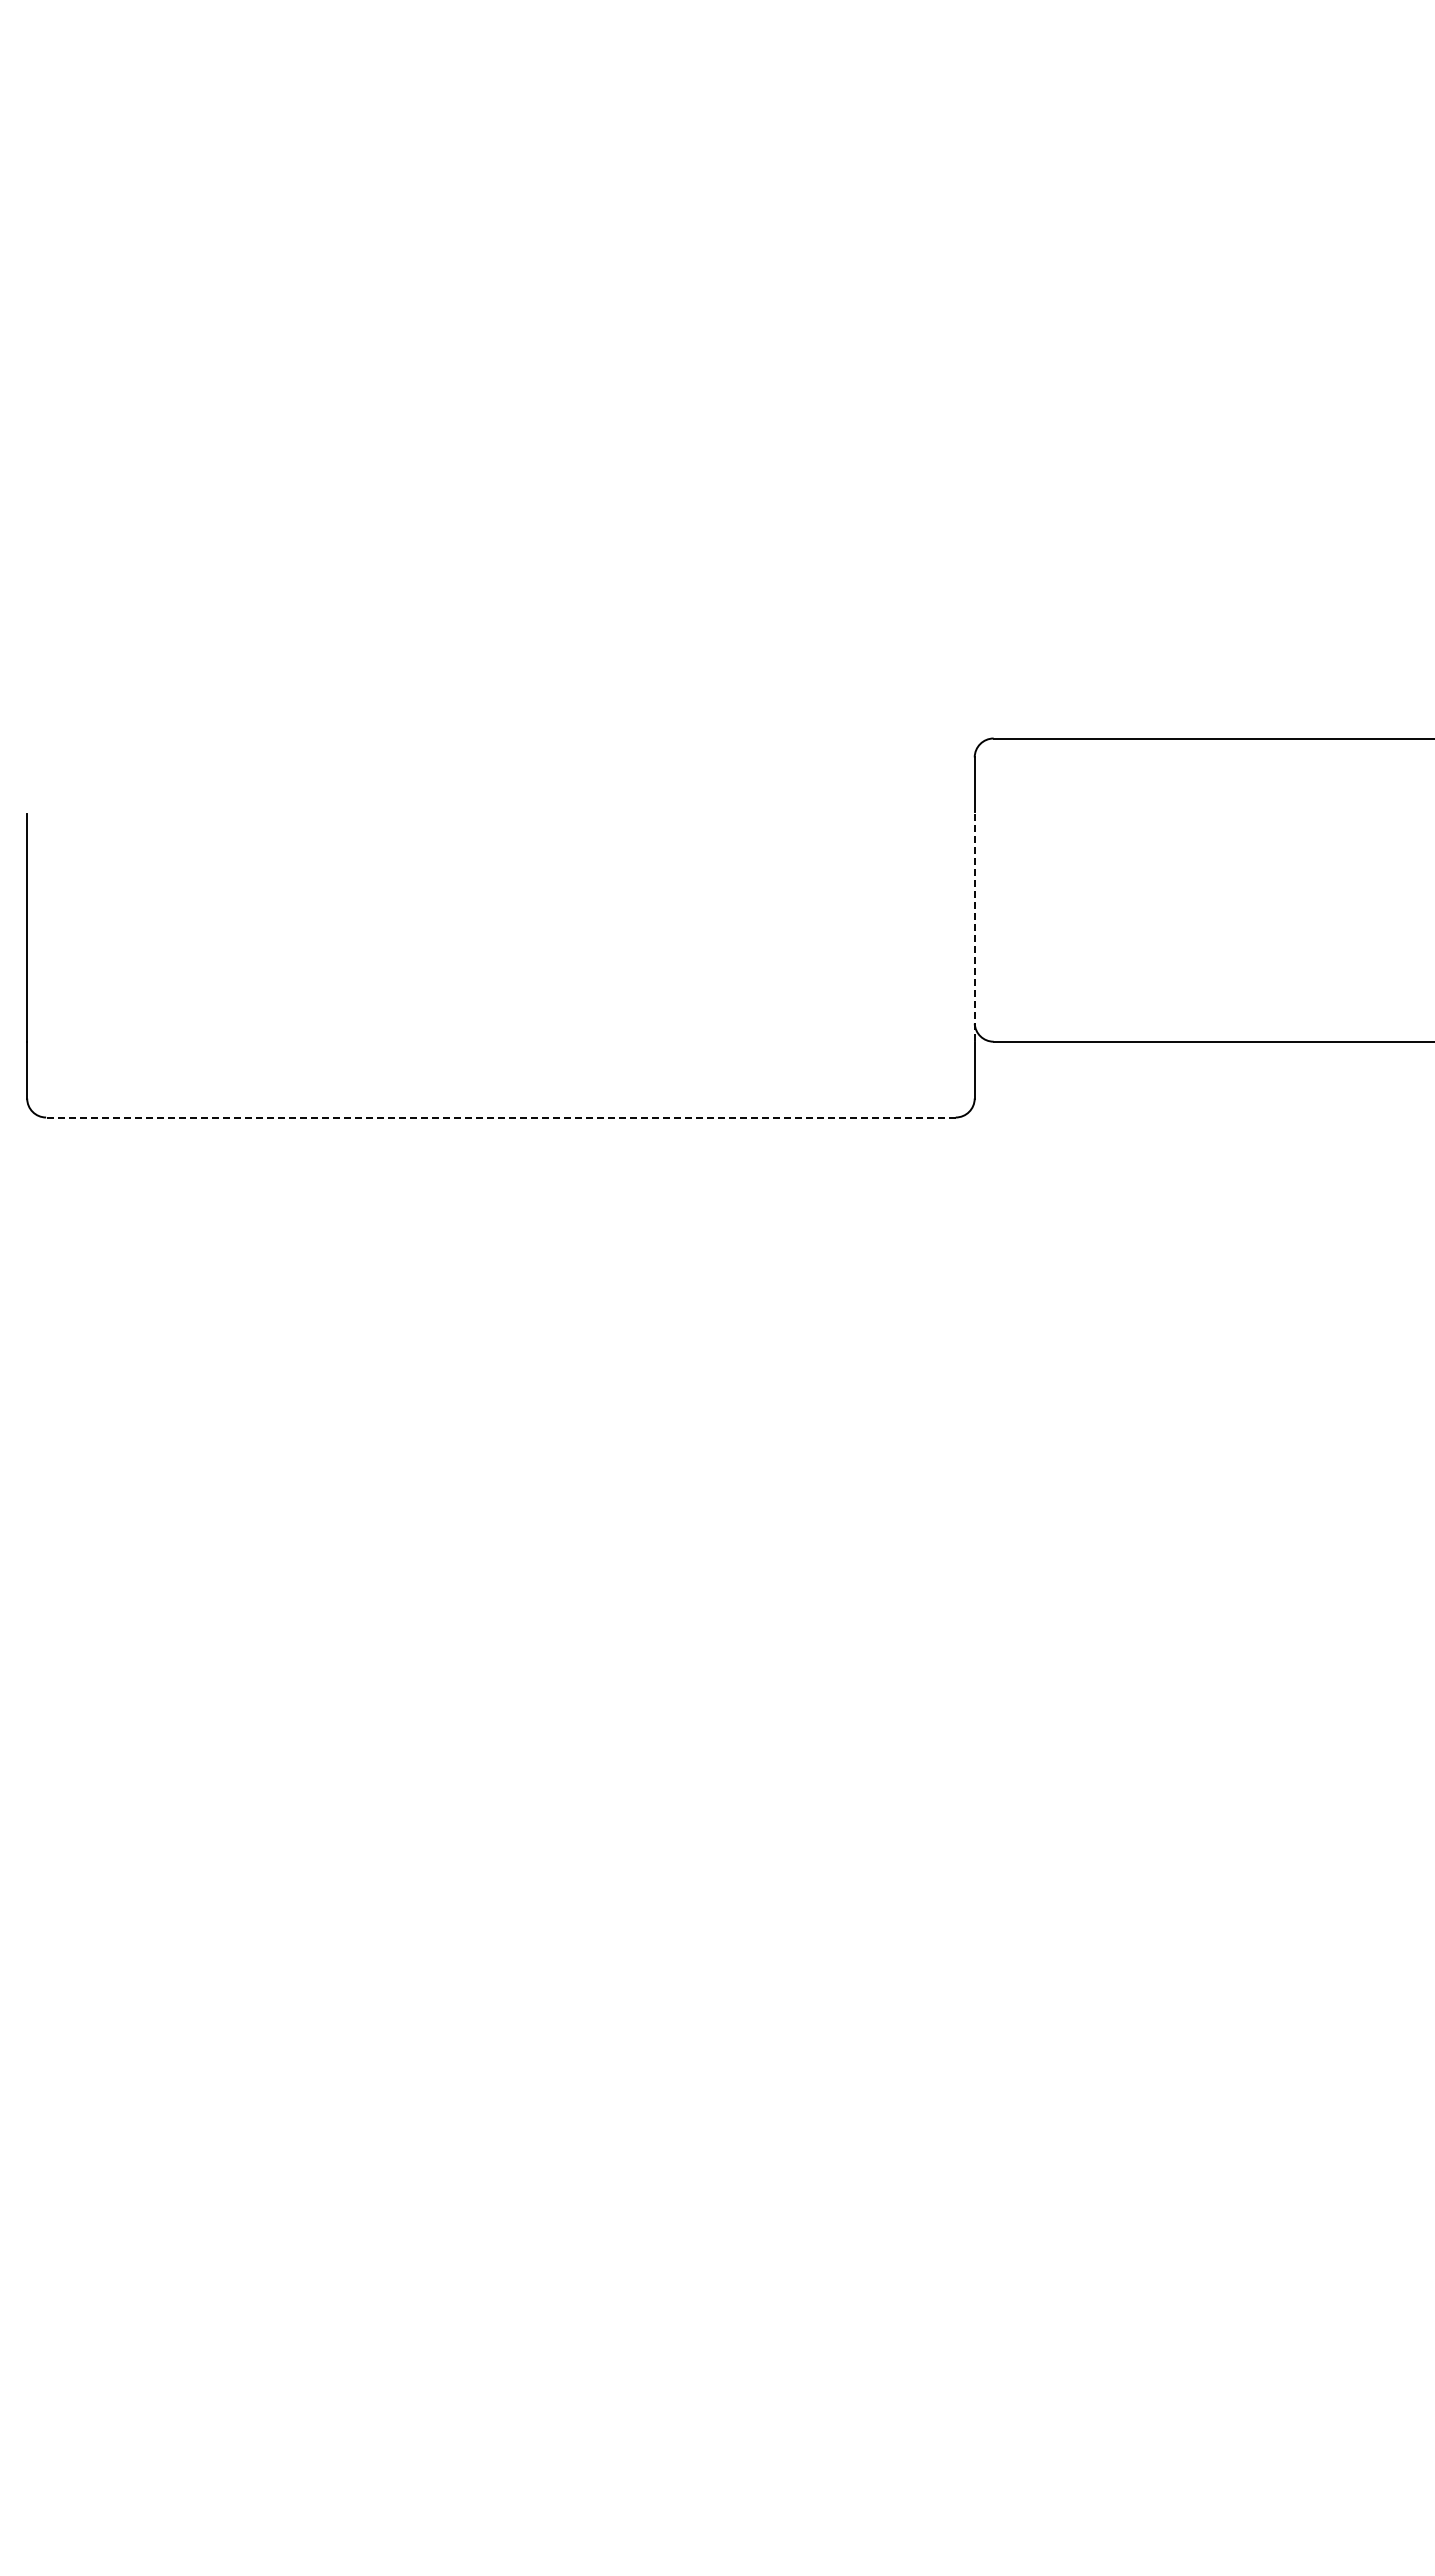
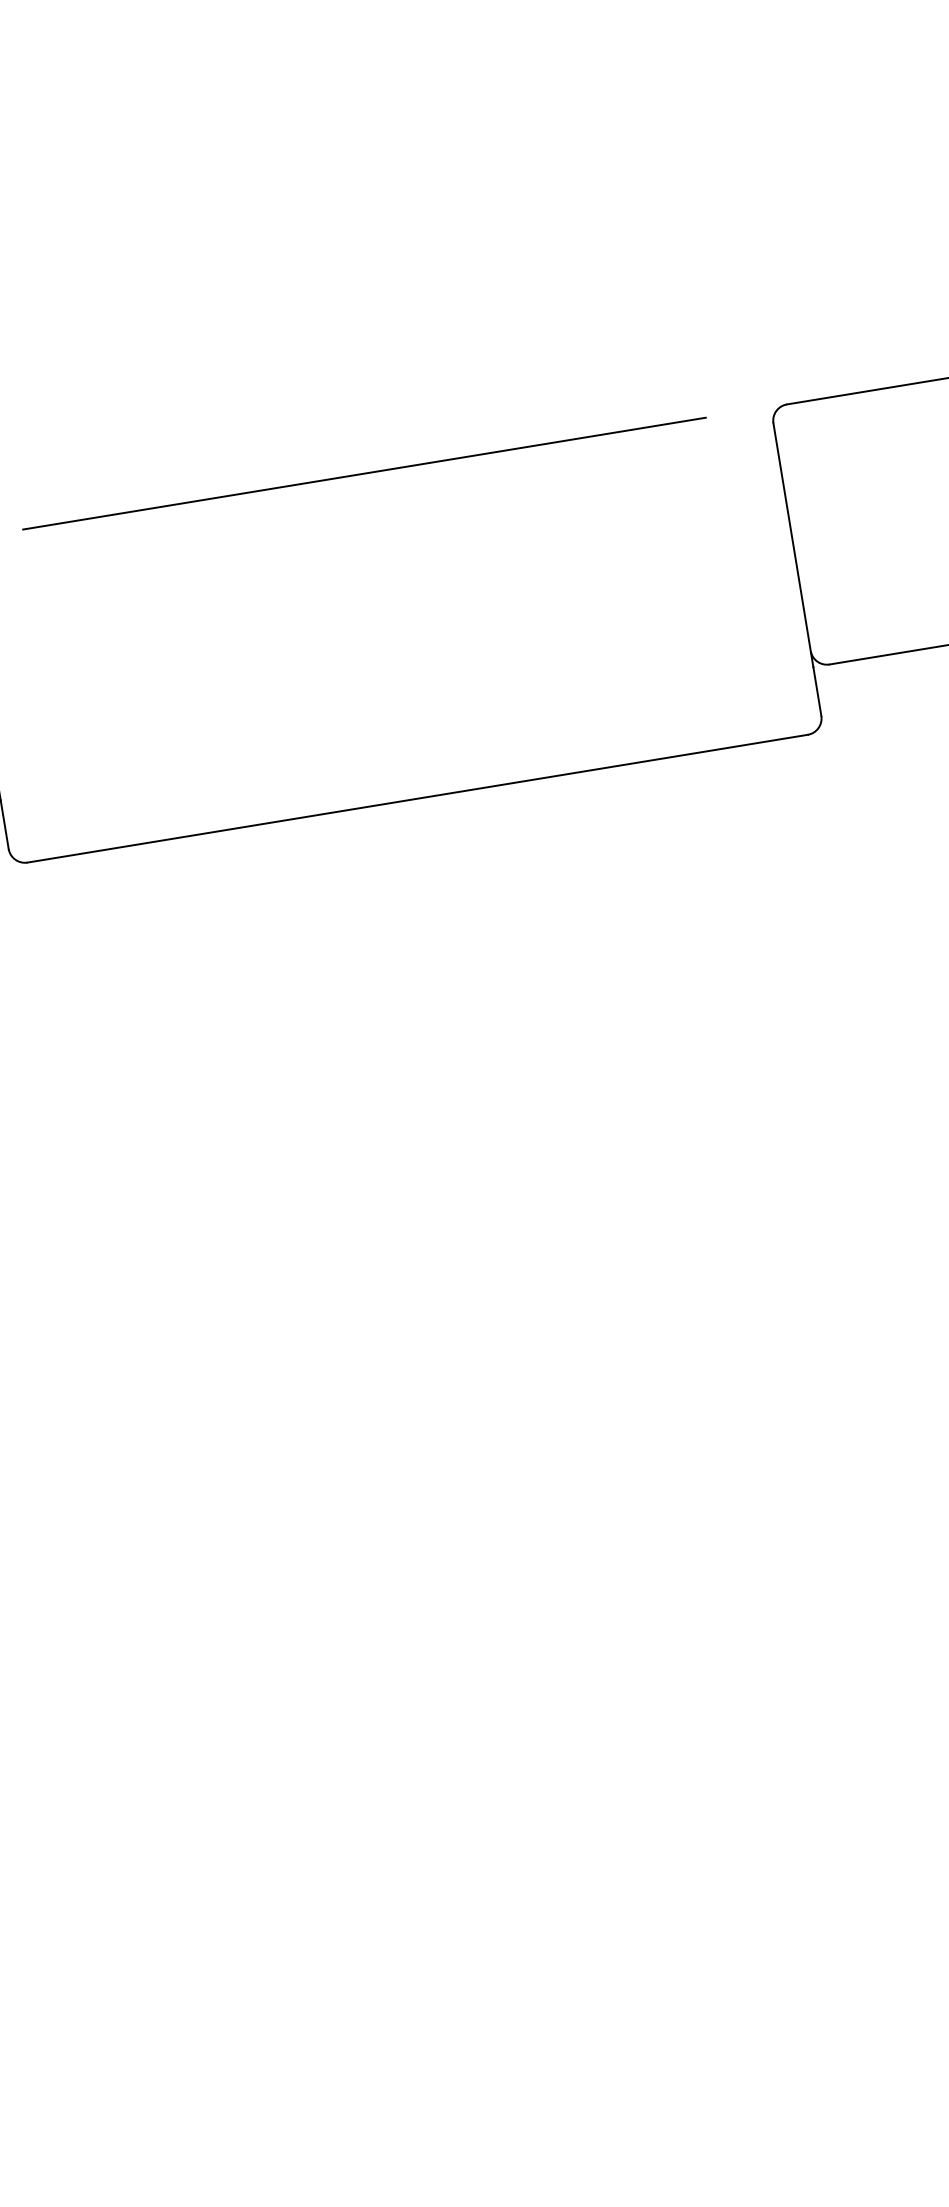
line: (500, 738) -> (364, 473), added
line: (974, 928) -> (797, 570), dashed -> solid
line: (500, 1117) -> (417, 798), dashed -> solid

